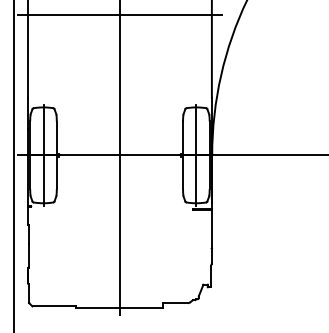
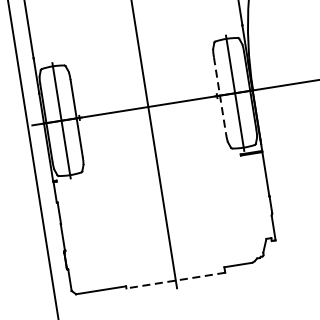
line: (183, 155) -> (220, 95), solid -> dashed
line: (119, 308) -> (175, 280), solid -> dashed

